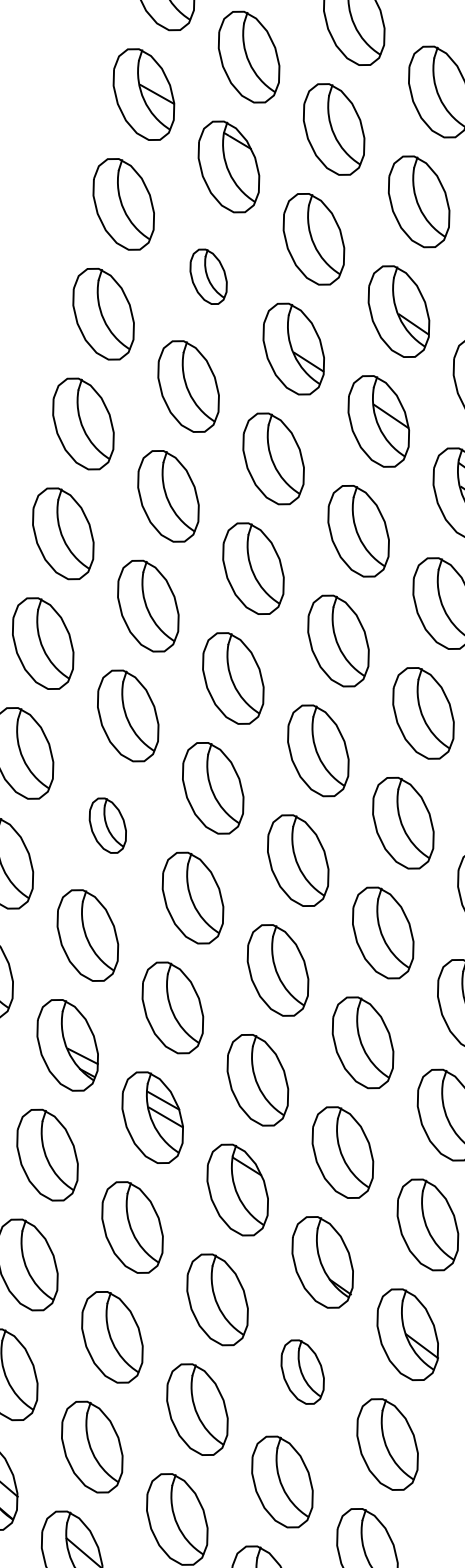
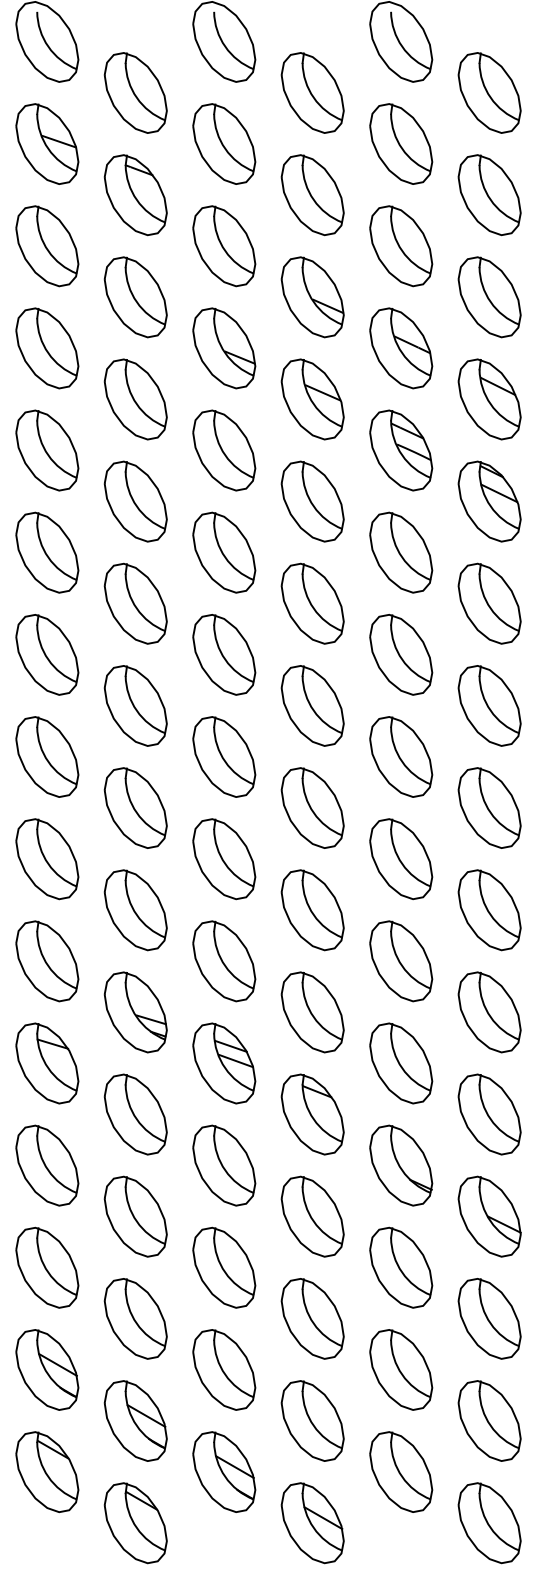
part: (208, 276) -> (135, 297), size x1.67
part: (107, 825) -> (135, 807), size x1.67
part: (303, 1371) -> (401, 1267), size x1.43

